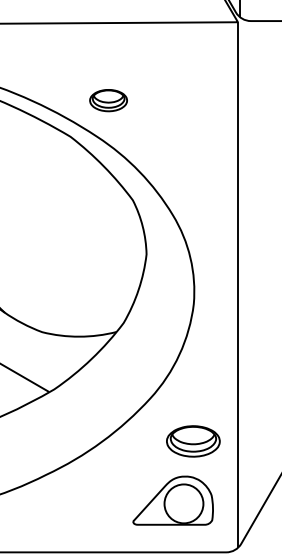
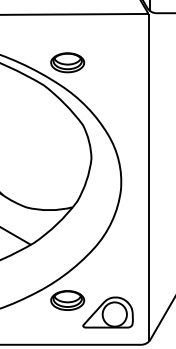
part: (108, 100) -> (67, 62), size x1.43
part: (193, 441) -> (67, 300), moved

